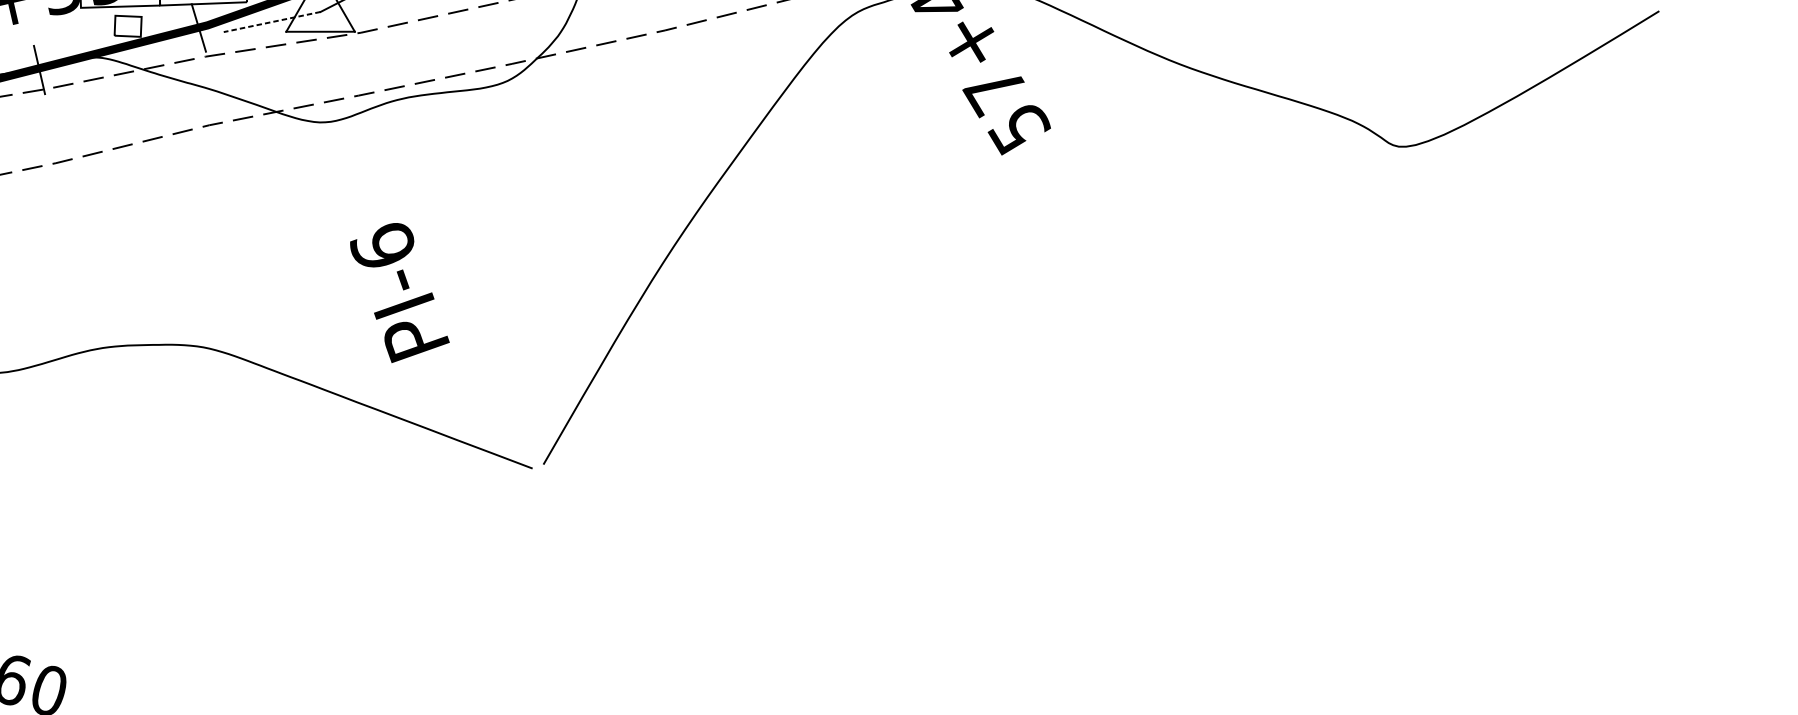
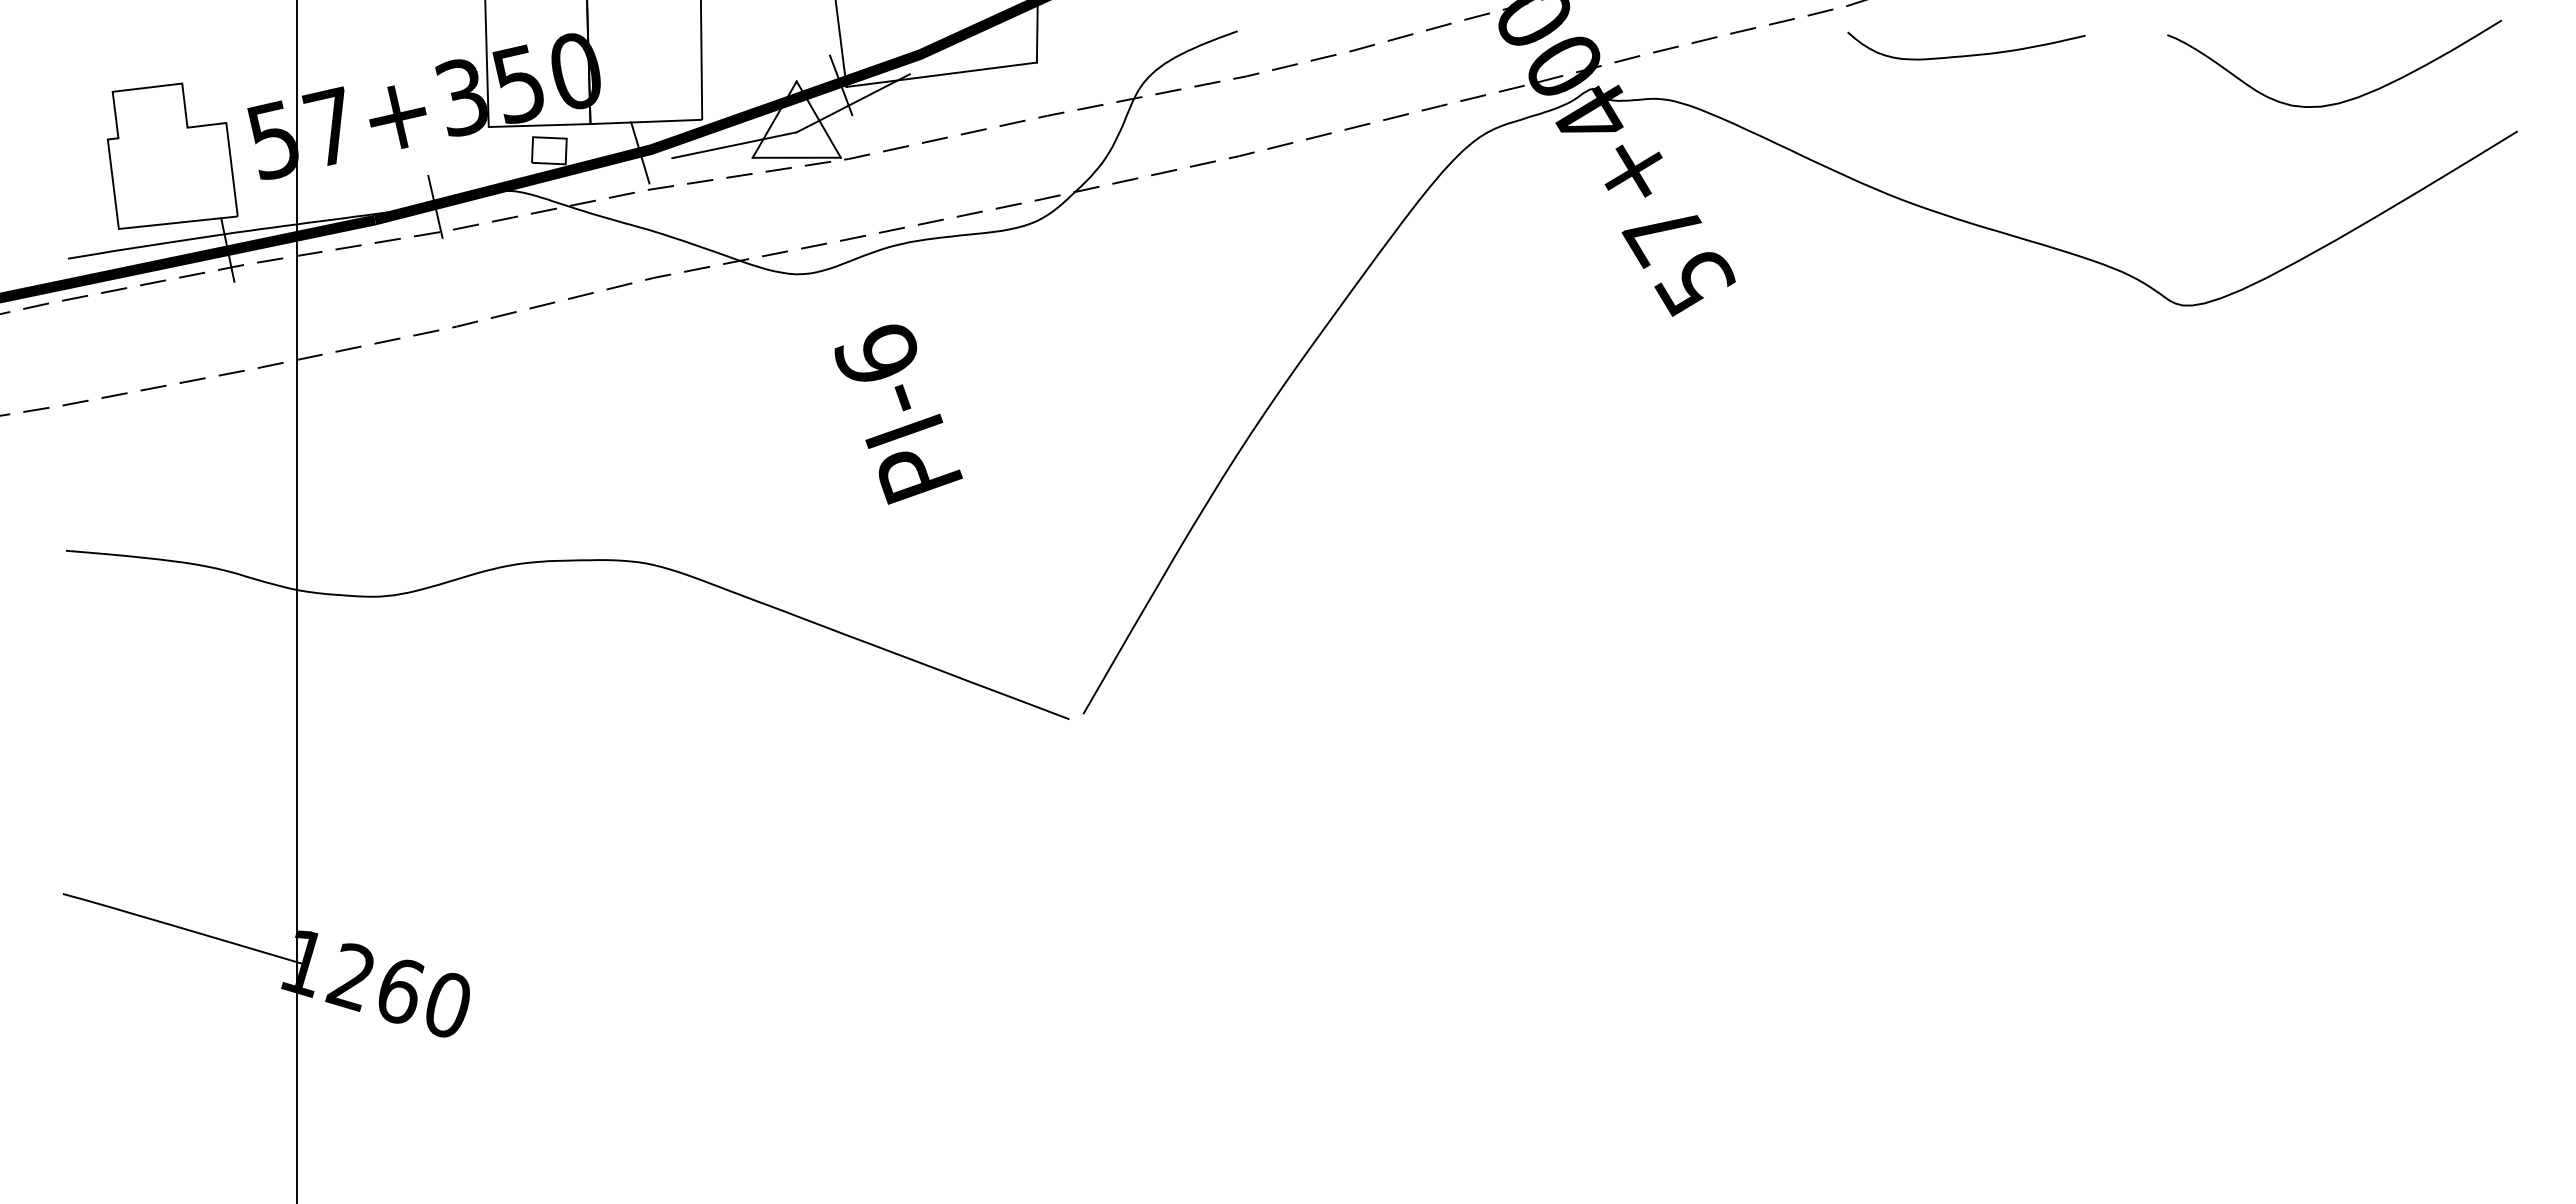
line: (272, 22) -> (734, 145), dashed -> solid
text: (399, 292) -> (898, 414), moved

